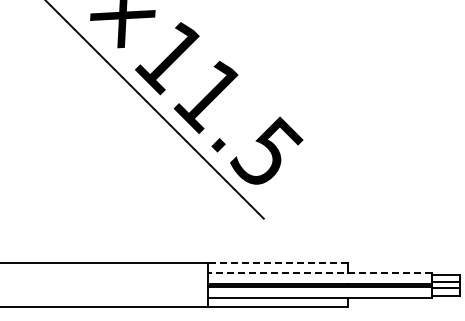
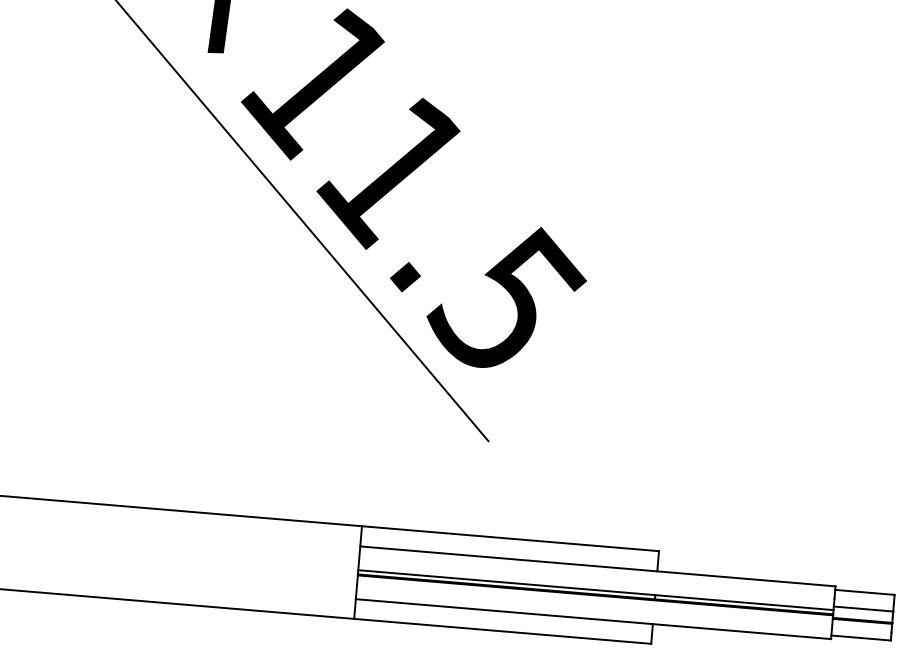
line: (277, 263) -> (509, 538), dashed -> solid
line: (319, 272) -> (597, 565), dashed -> solid

